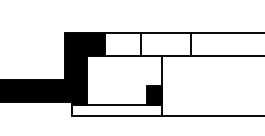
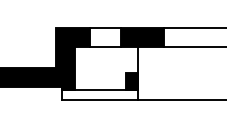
fill: (166, 44) -> (142, 37), added

